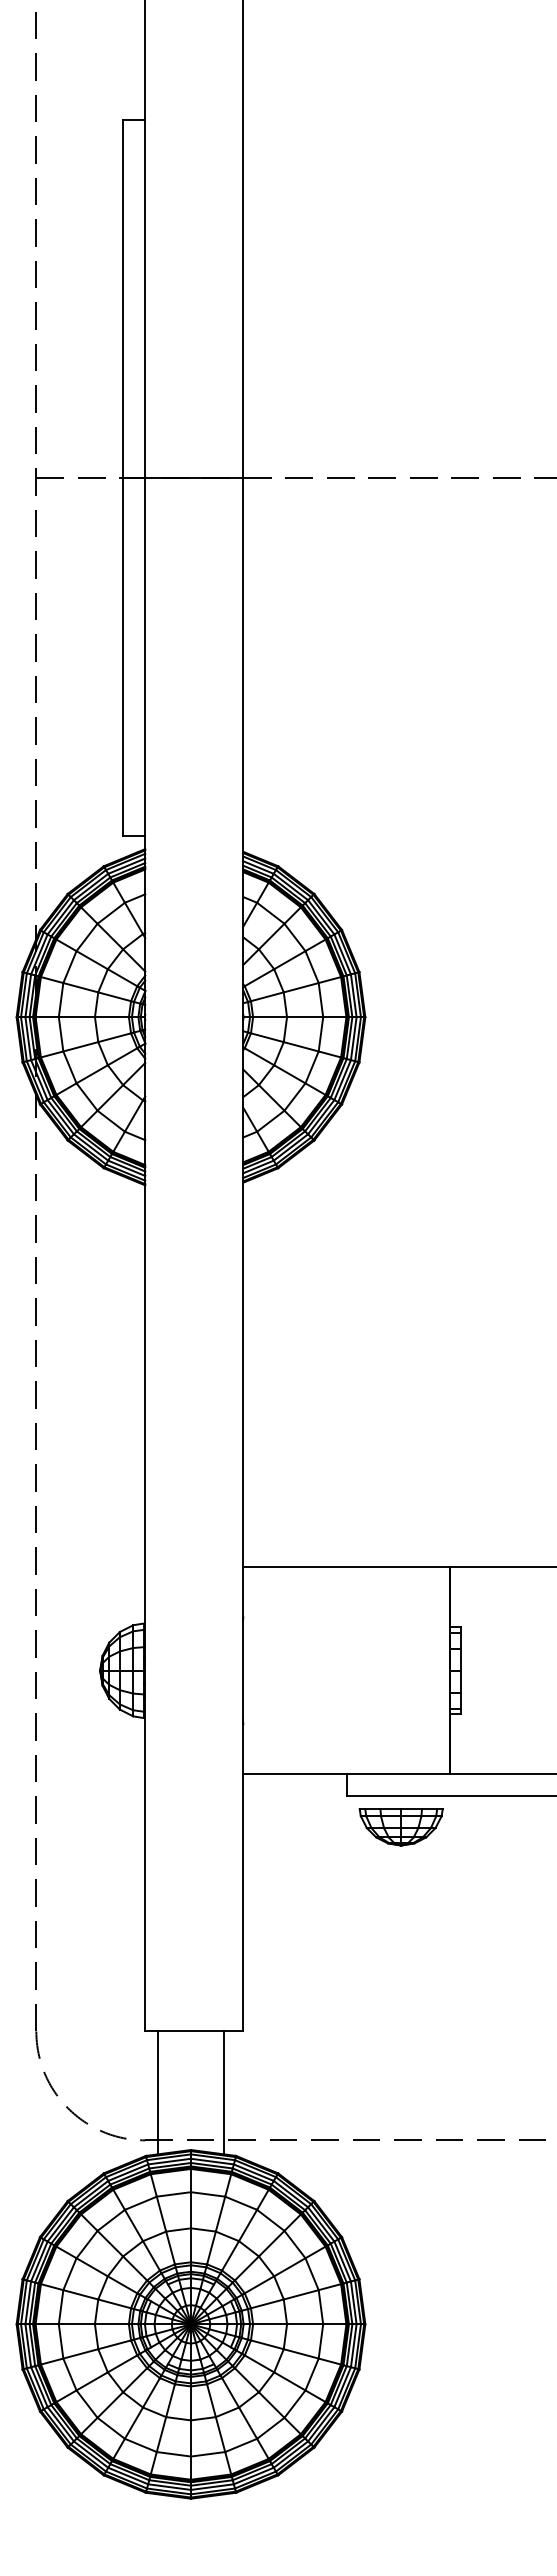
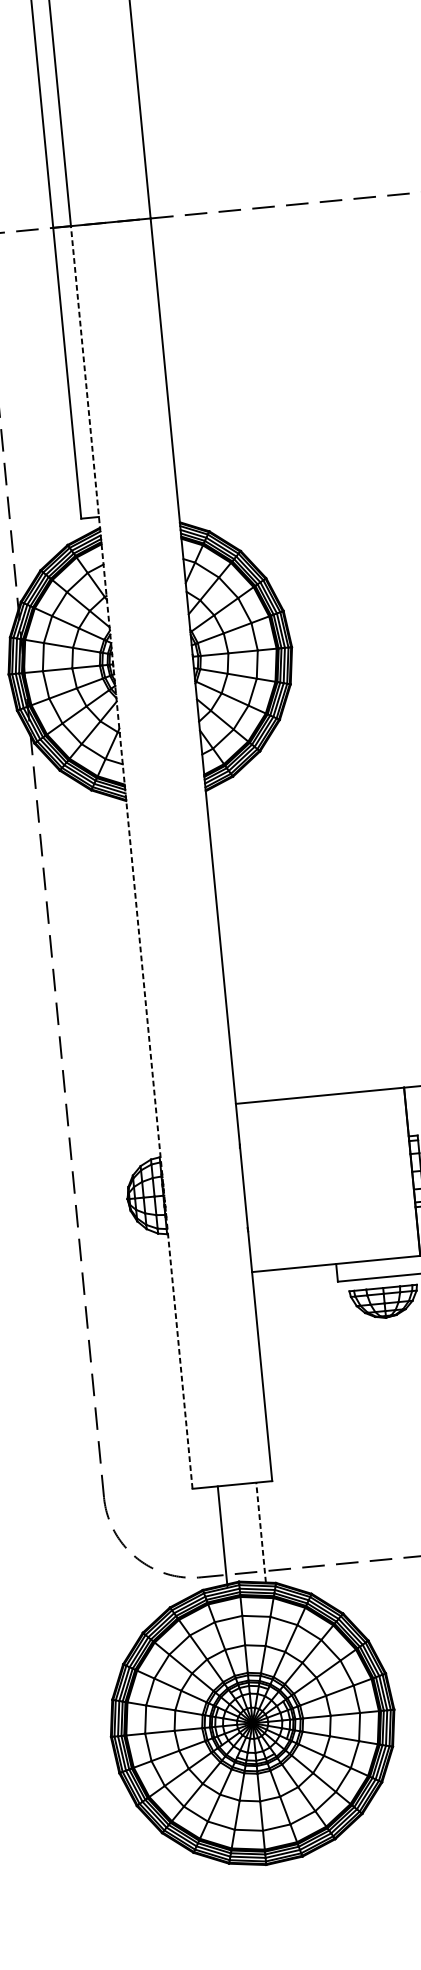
line: (145, 1254) -> (131, 857), solid -> dashed
line: (158, 2092) -> (222, 1535), moved
line: (223, 2092) -> (260, 1532), solid -> dashed

